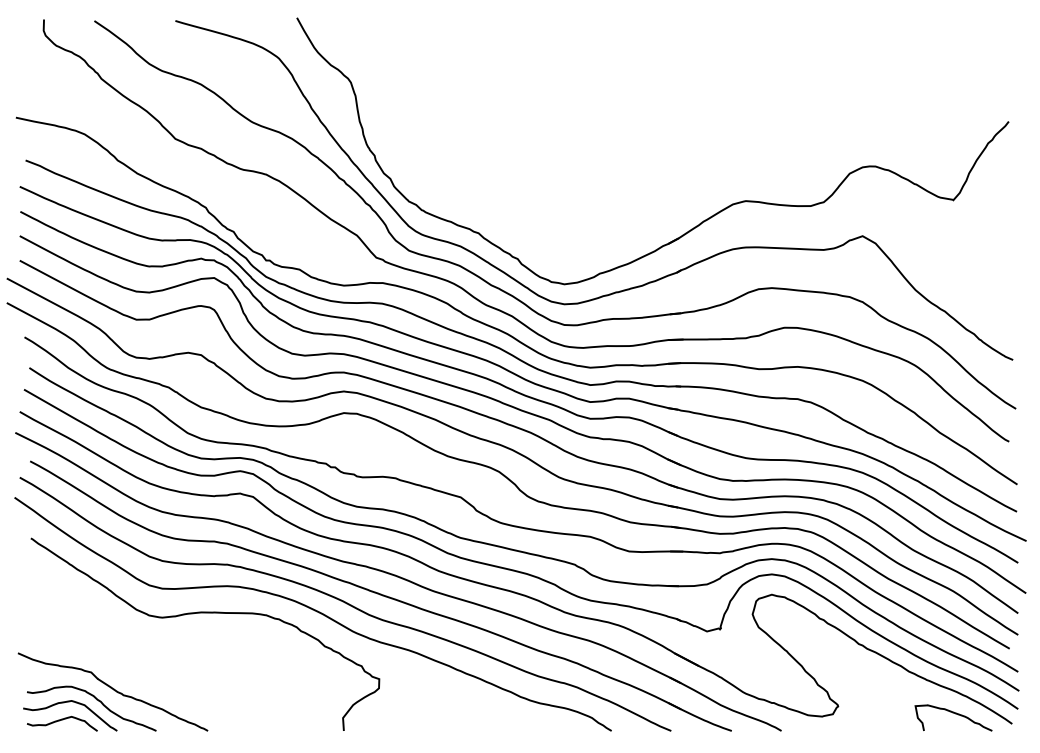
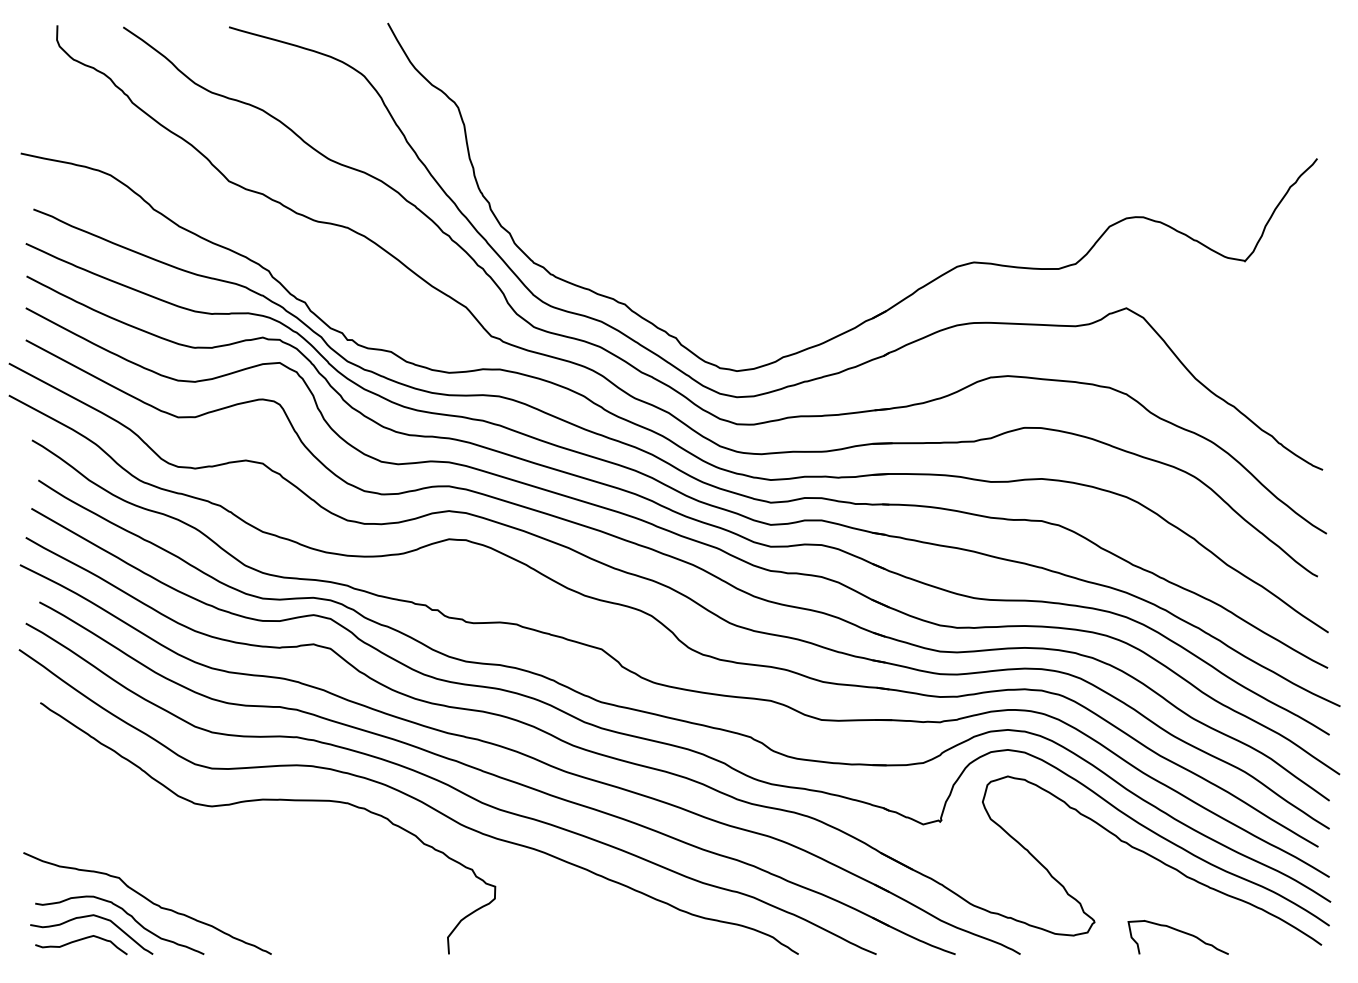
curve: (955, 714) -> (1180, 932), moved

